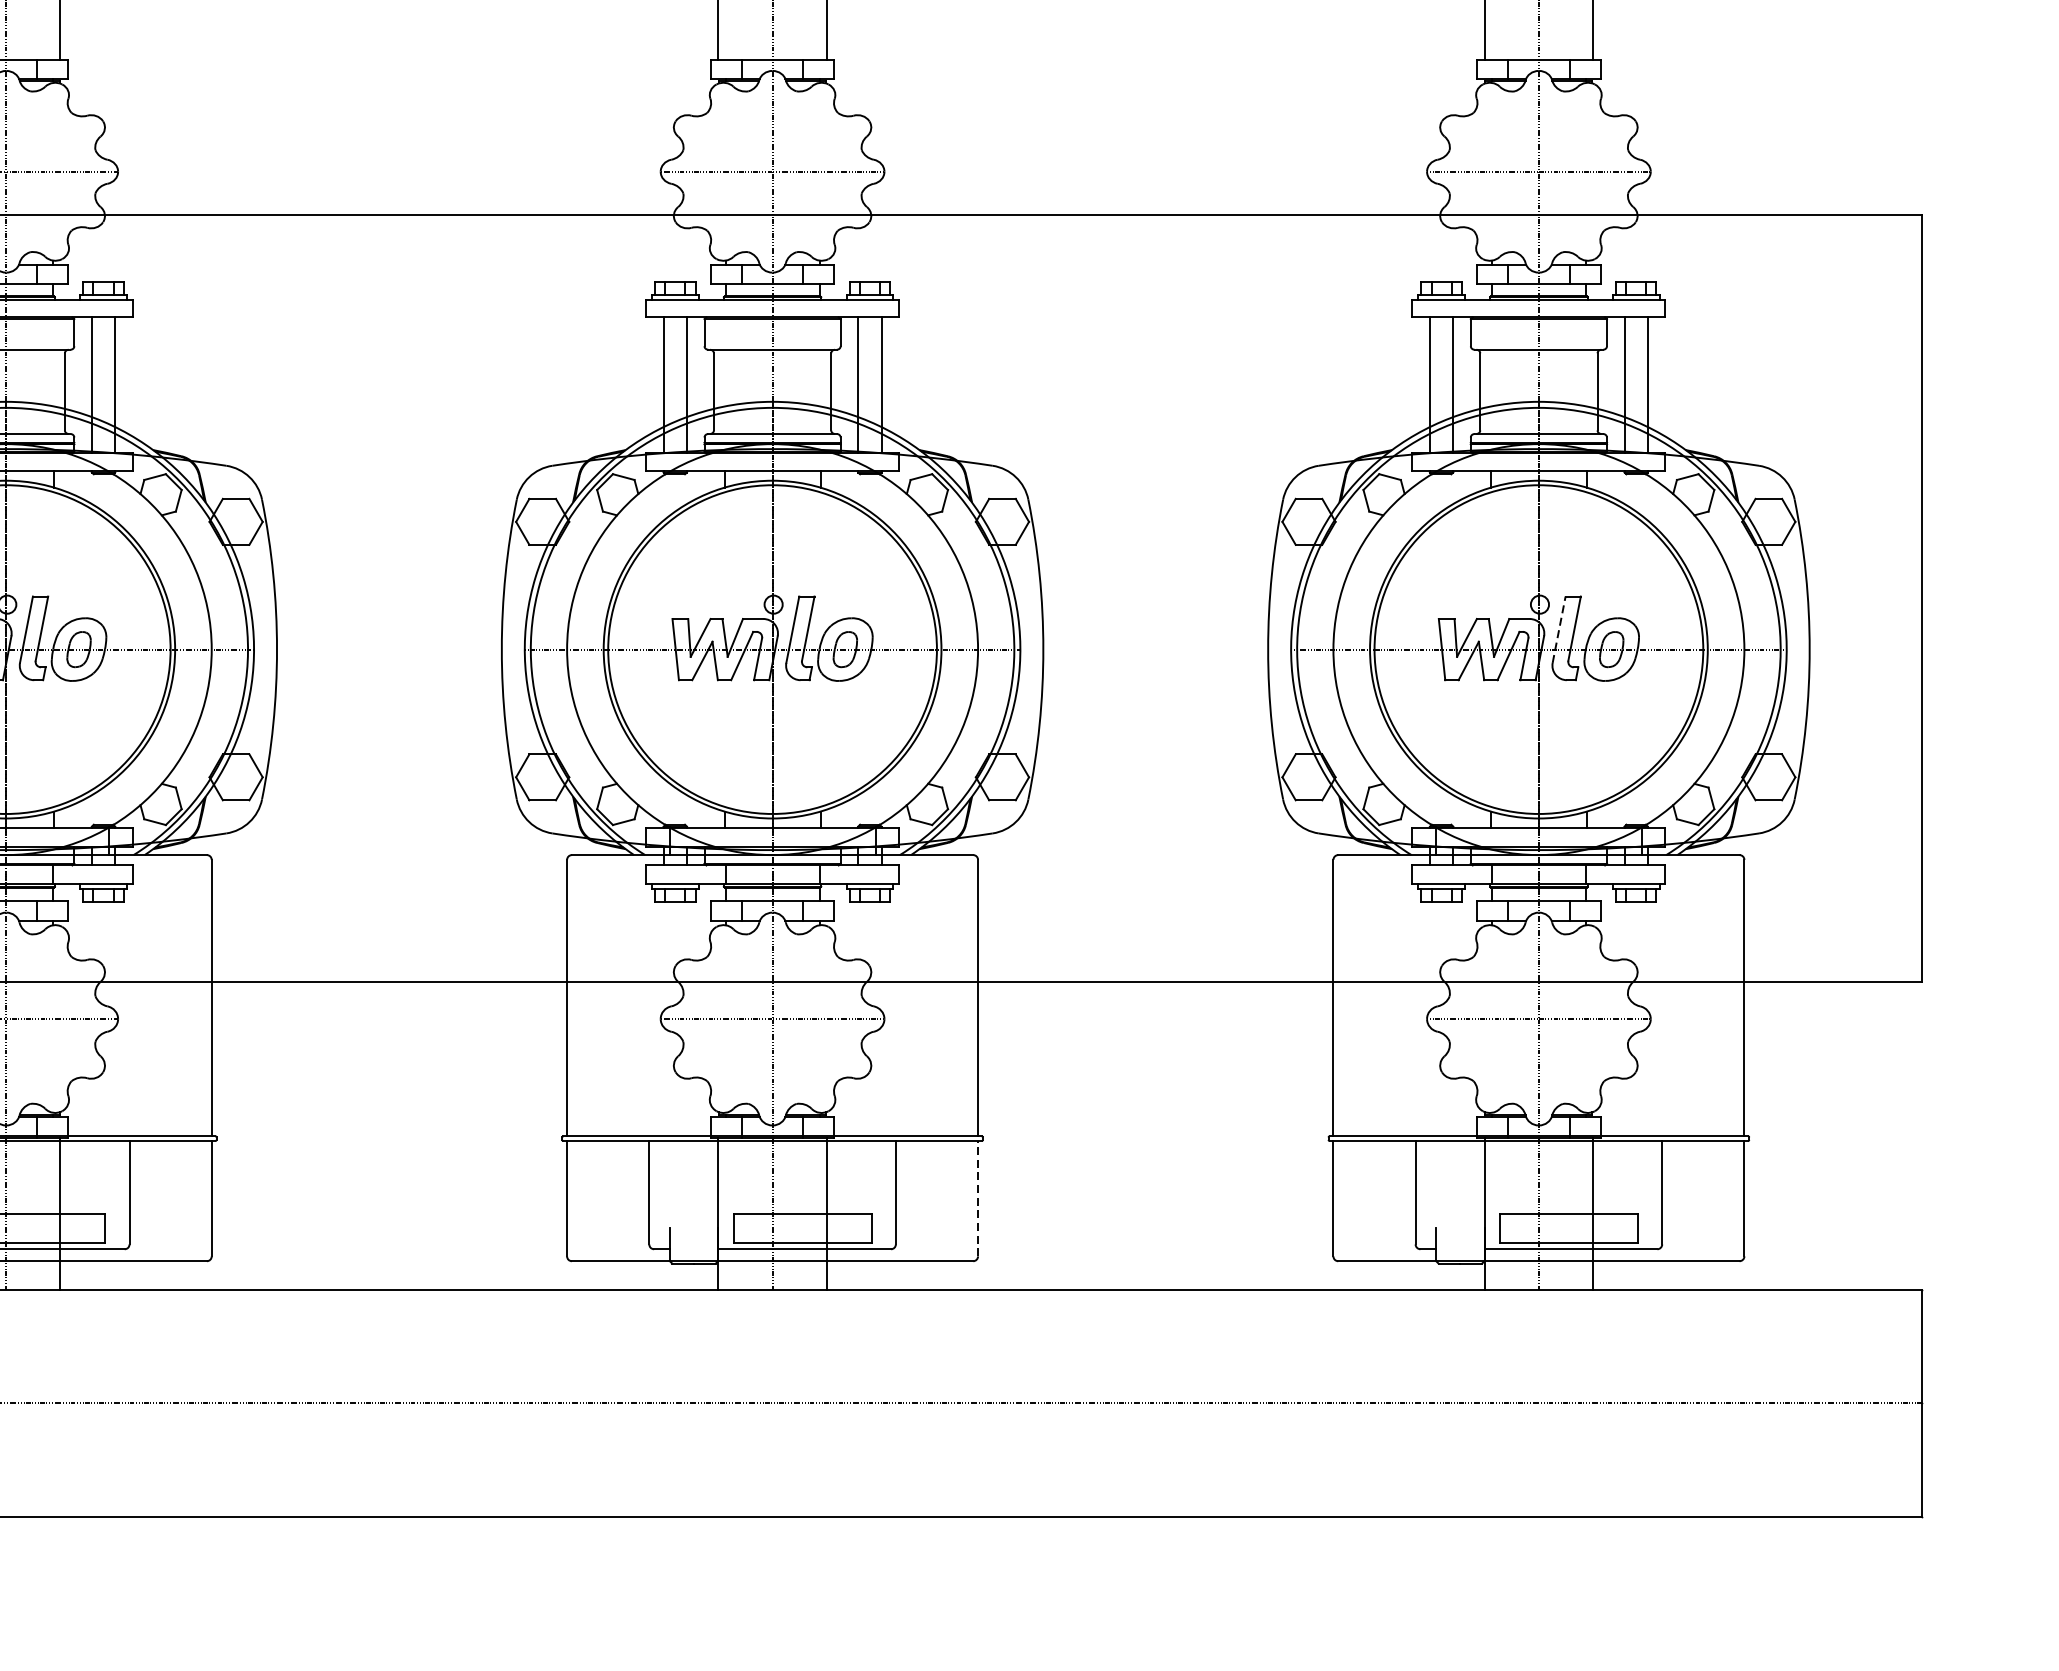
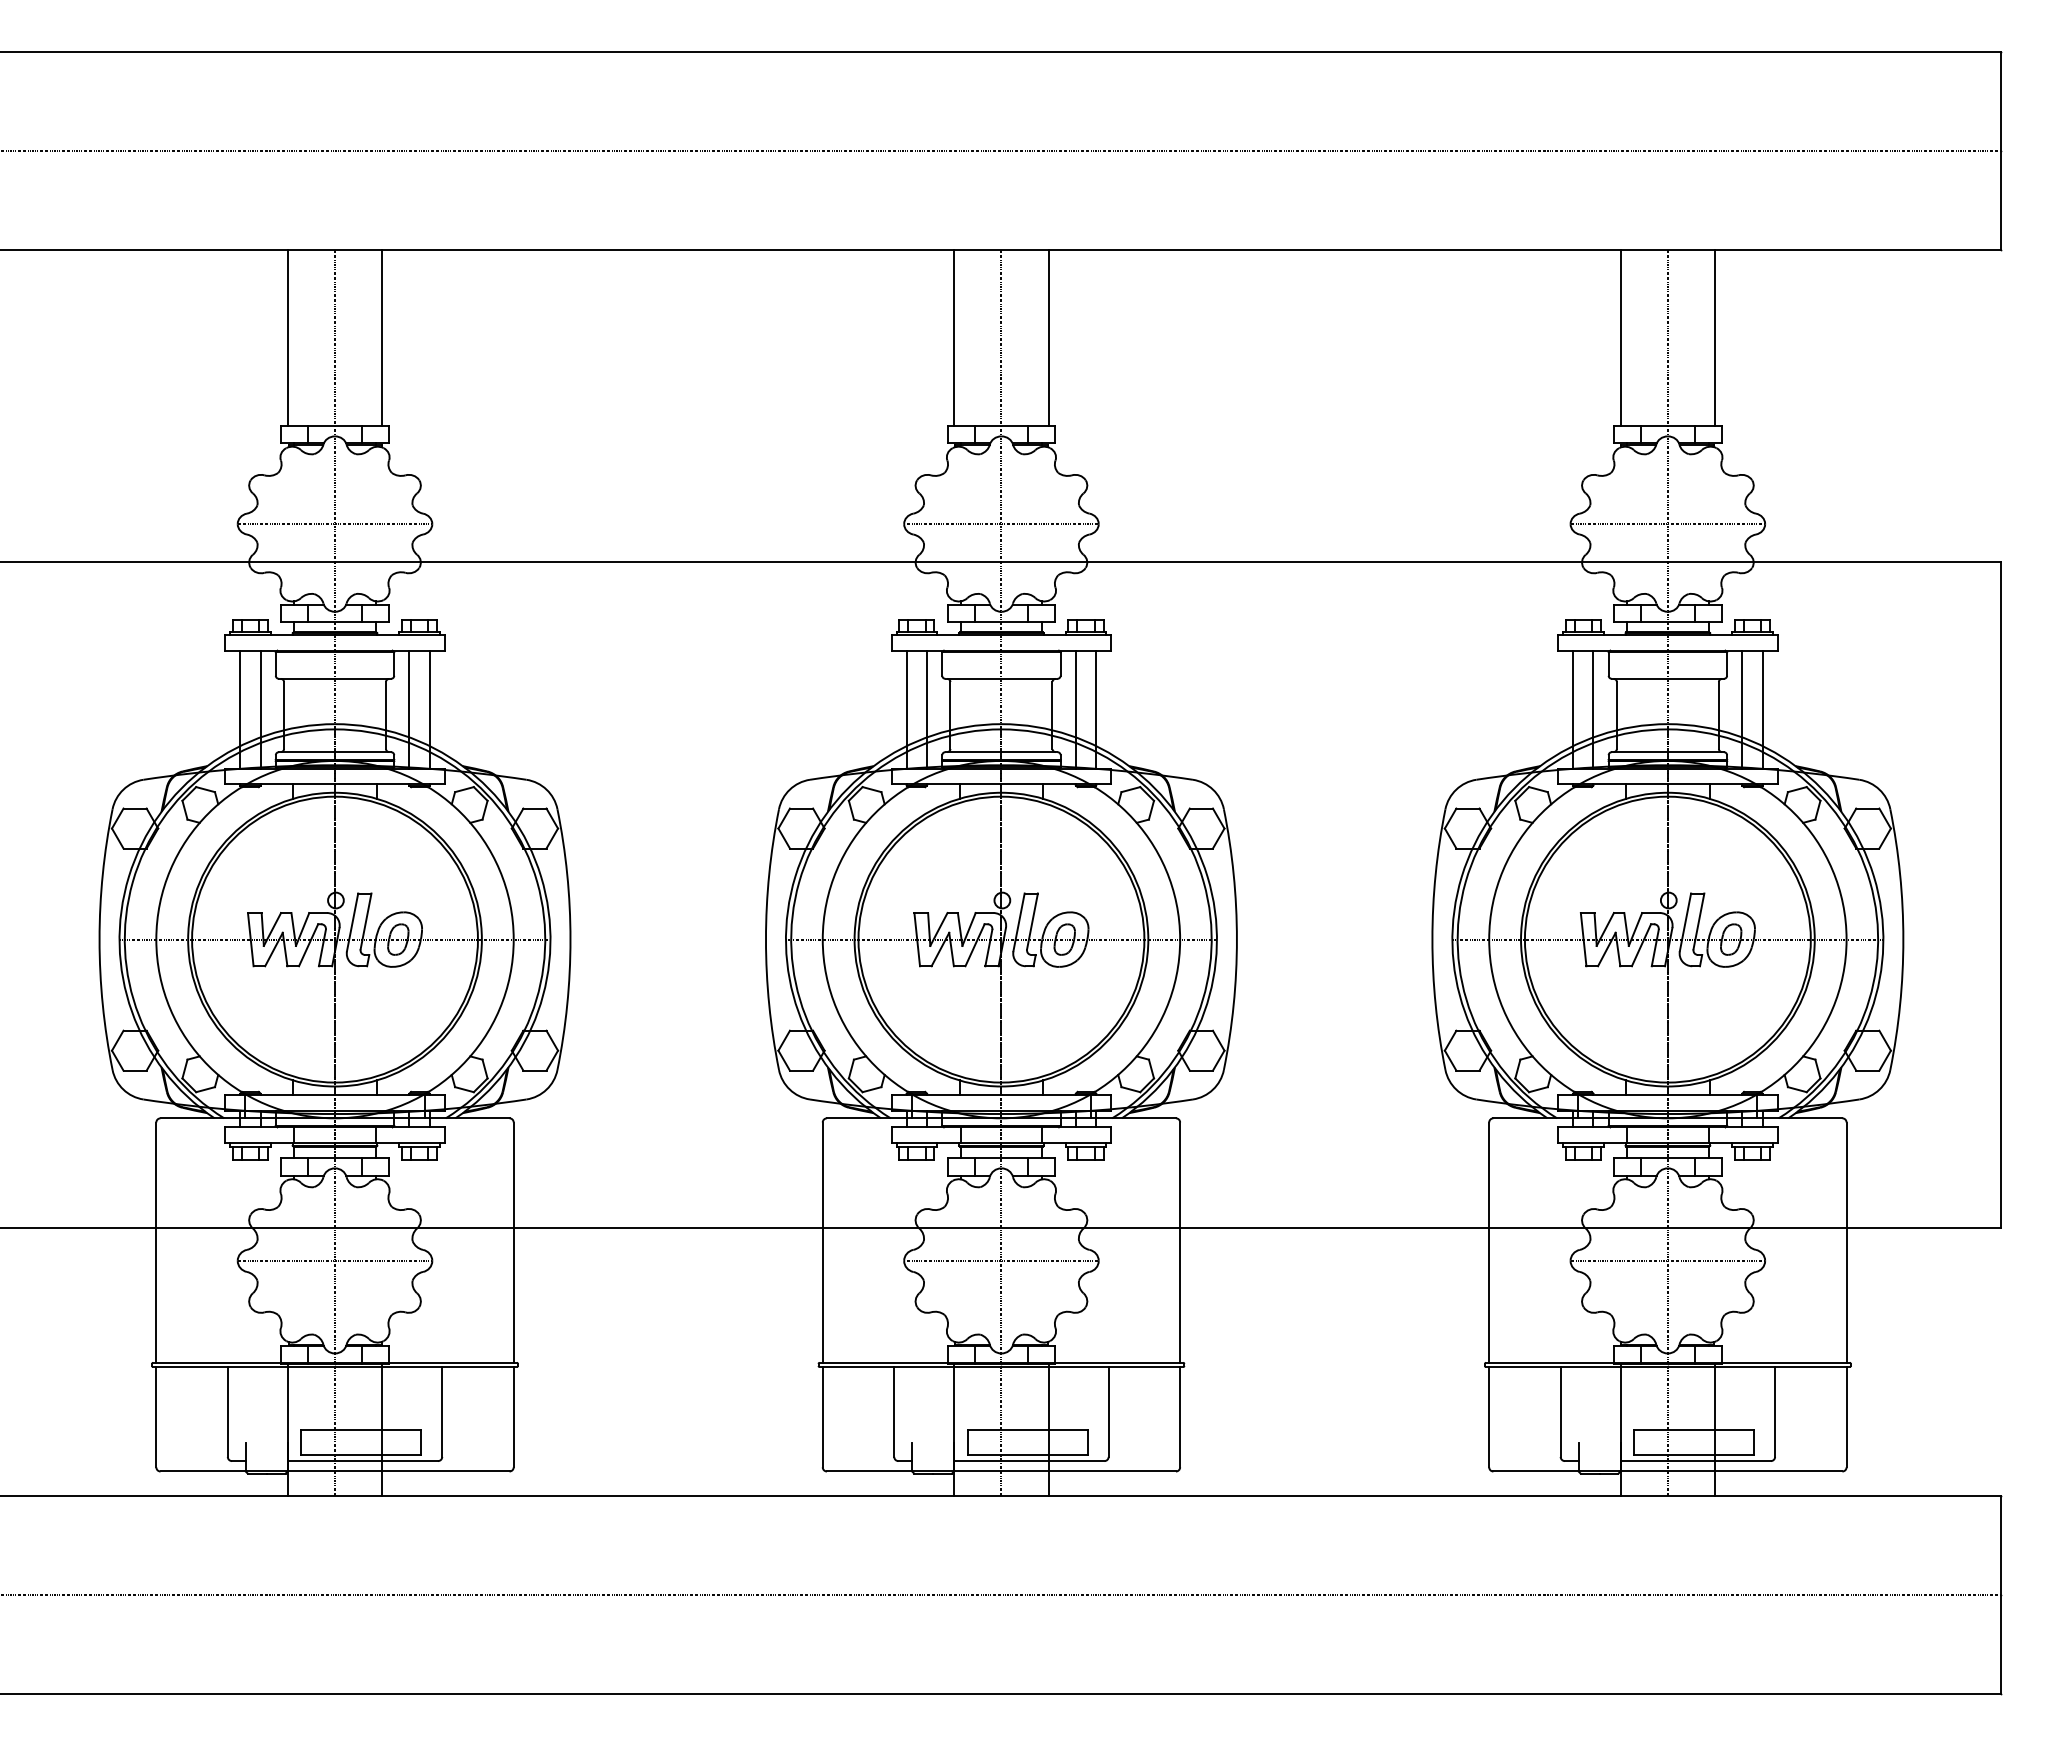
line: (1559, 628) -> (1685, 921), dashed -> solid
line: (978, 1197) -> (1180, 1416), dashed -> solid

